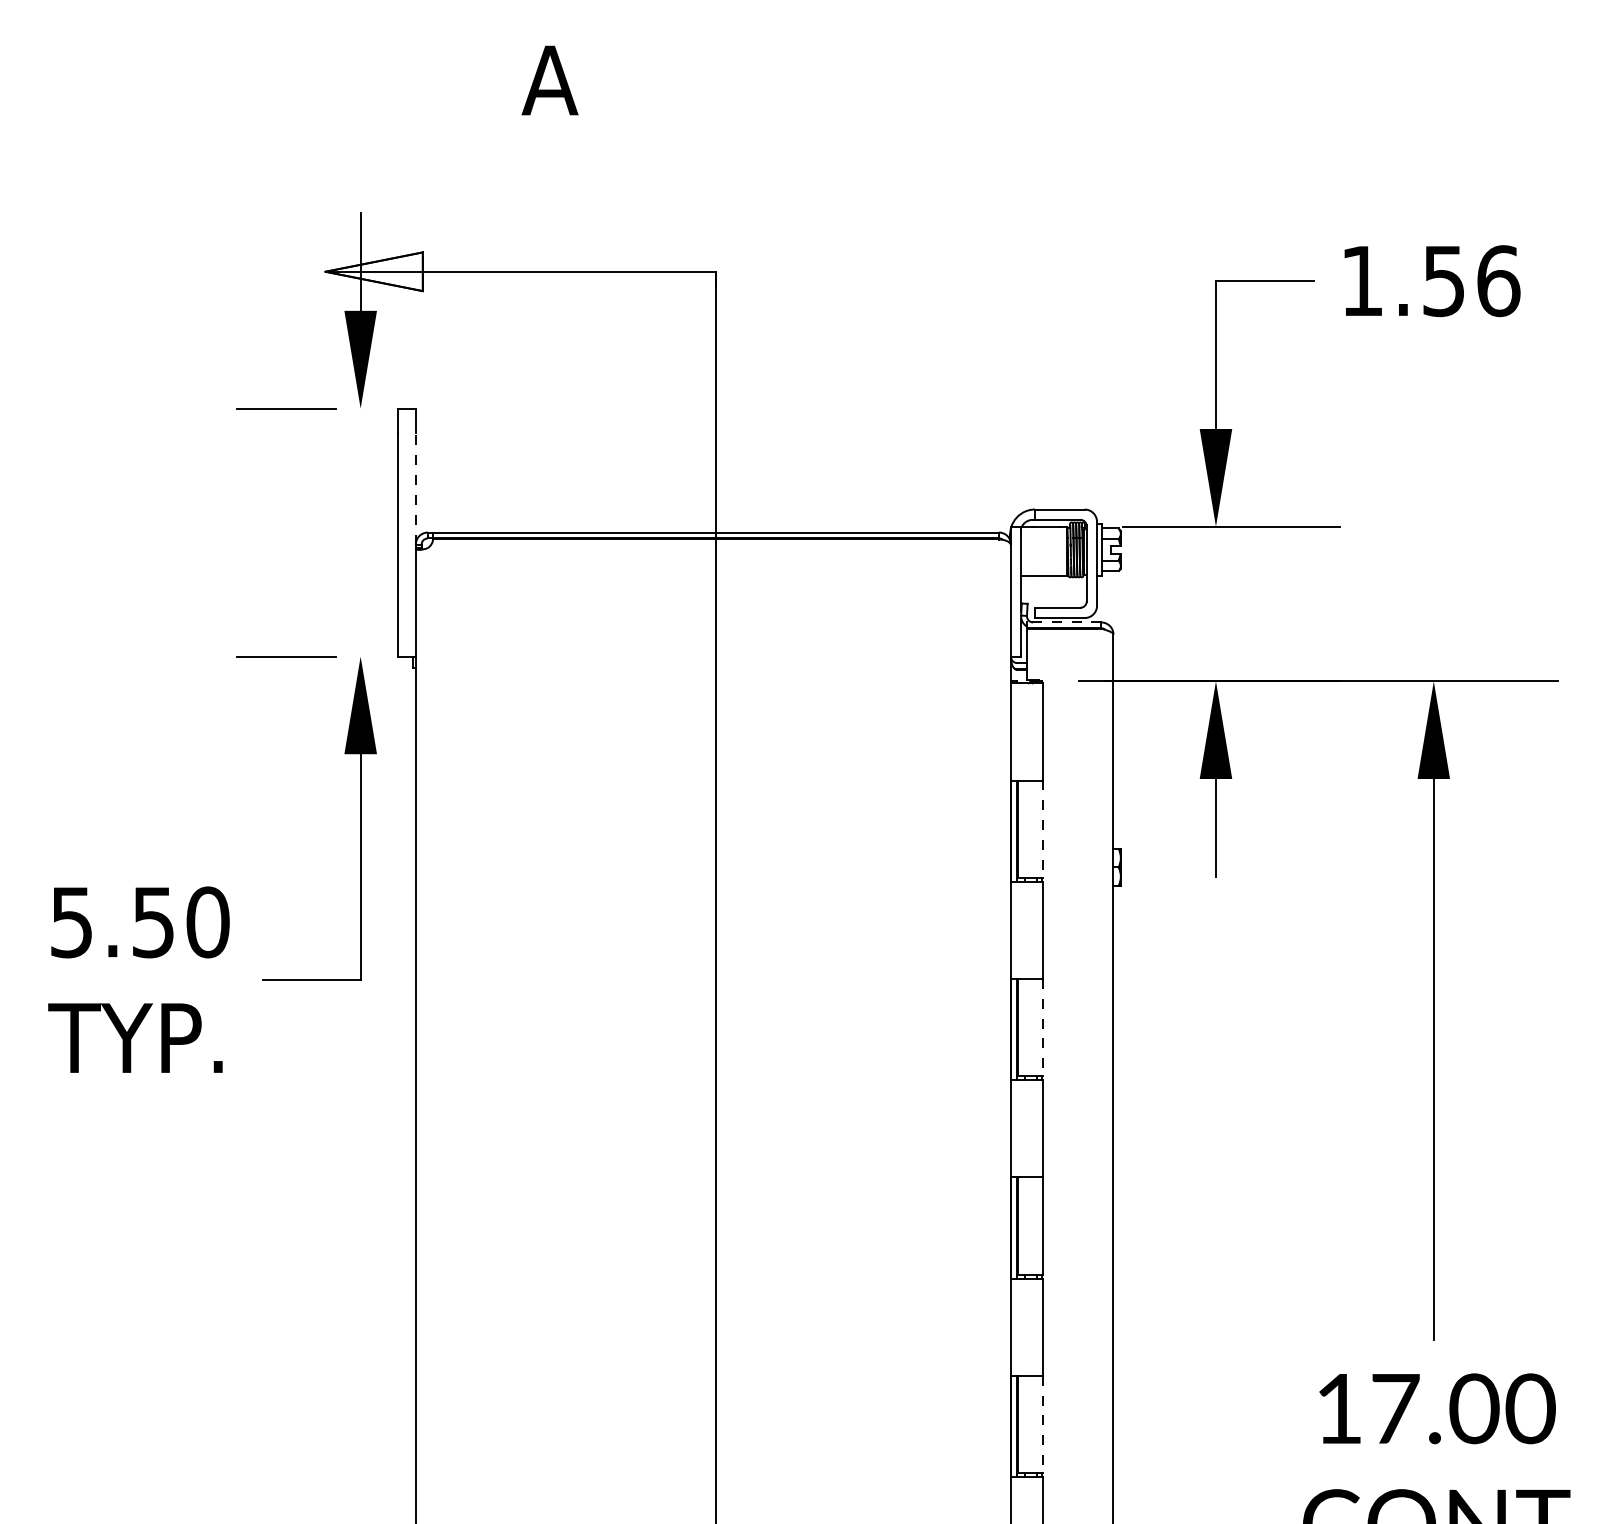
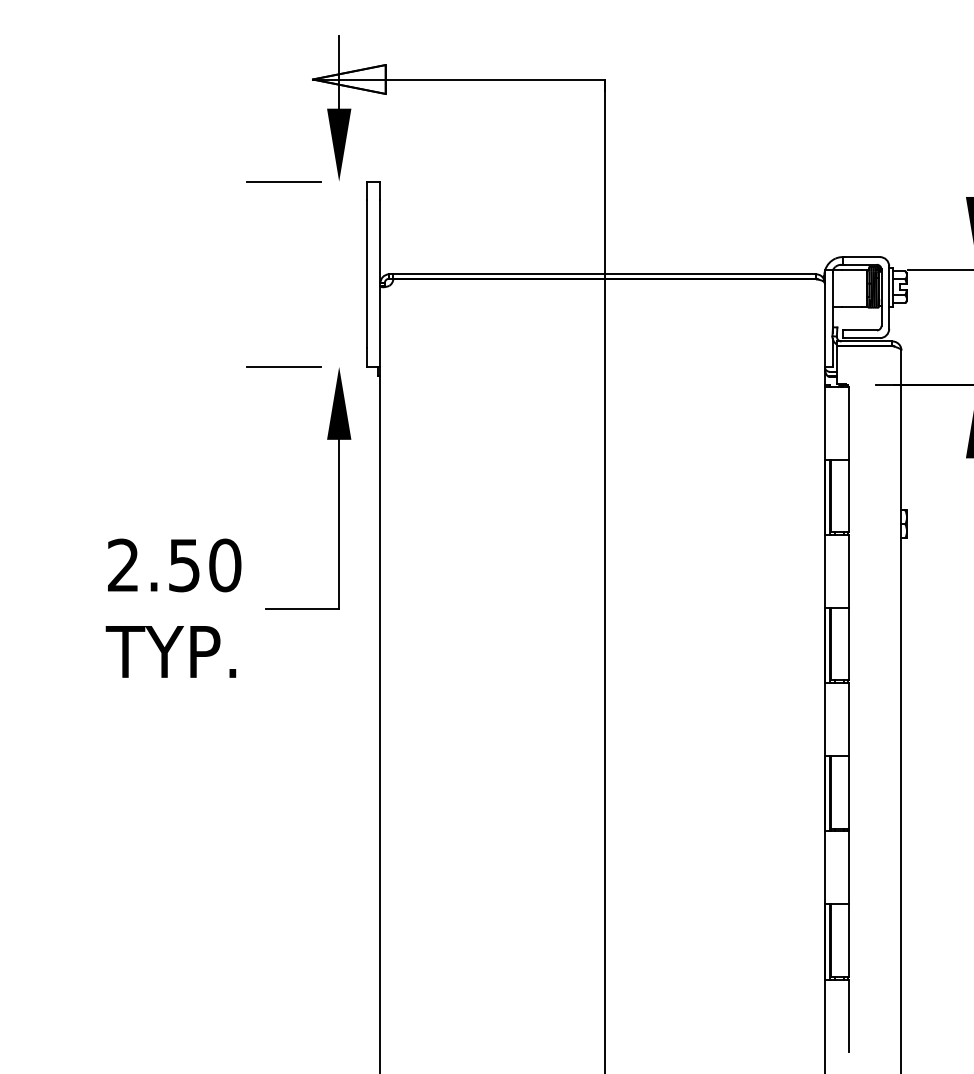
line: (415, 488) -> (380, 241), dashed -> solid
line: (1063, 622) -> (864, 341), dashed -> solid
line: (1043, 829) -> (849, 496), dashed -> solid
text: (71, 922) -> (123, 565), 5.50 -> 2.50
line: (1043, 1027) -> (849, 643), dashed -> solid
line: (1043, 1424) -> (849, 940), dashed -> solid

